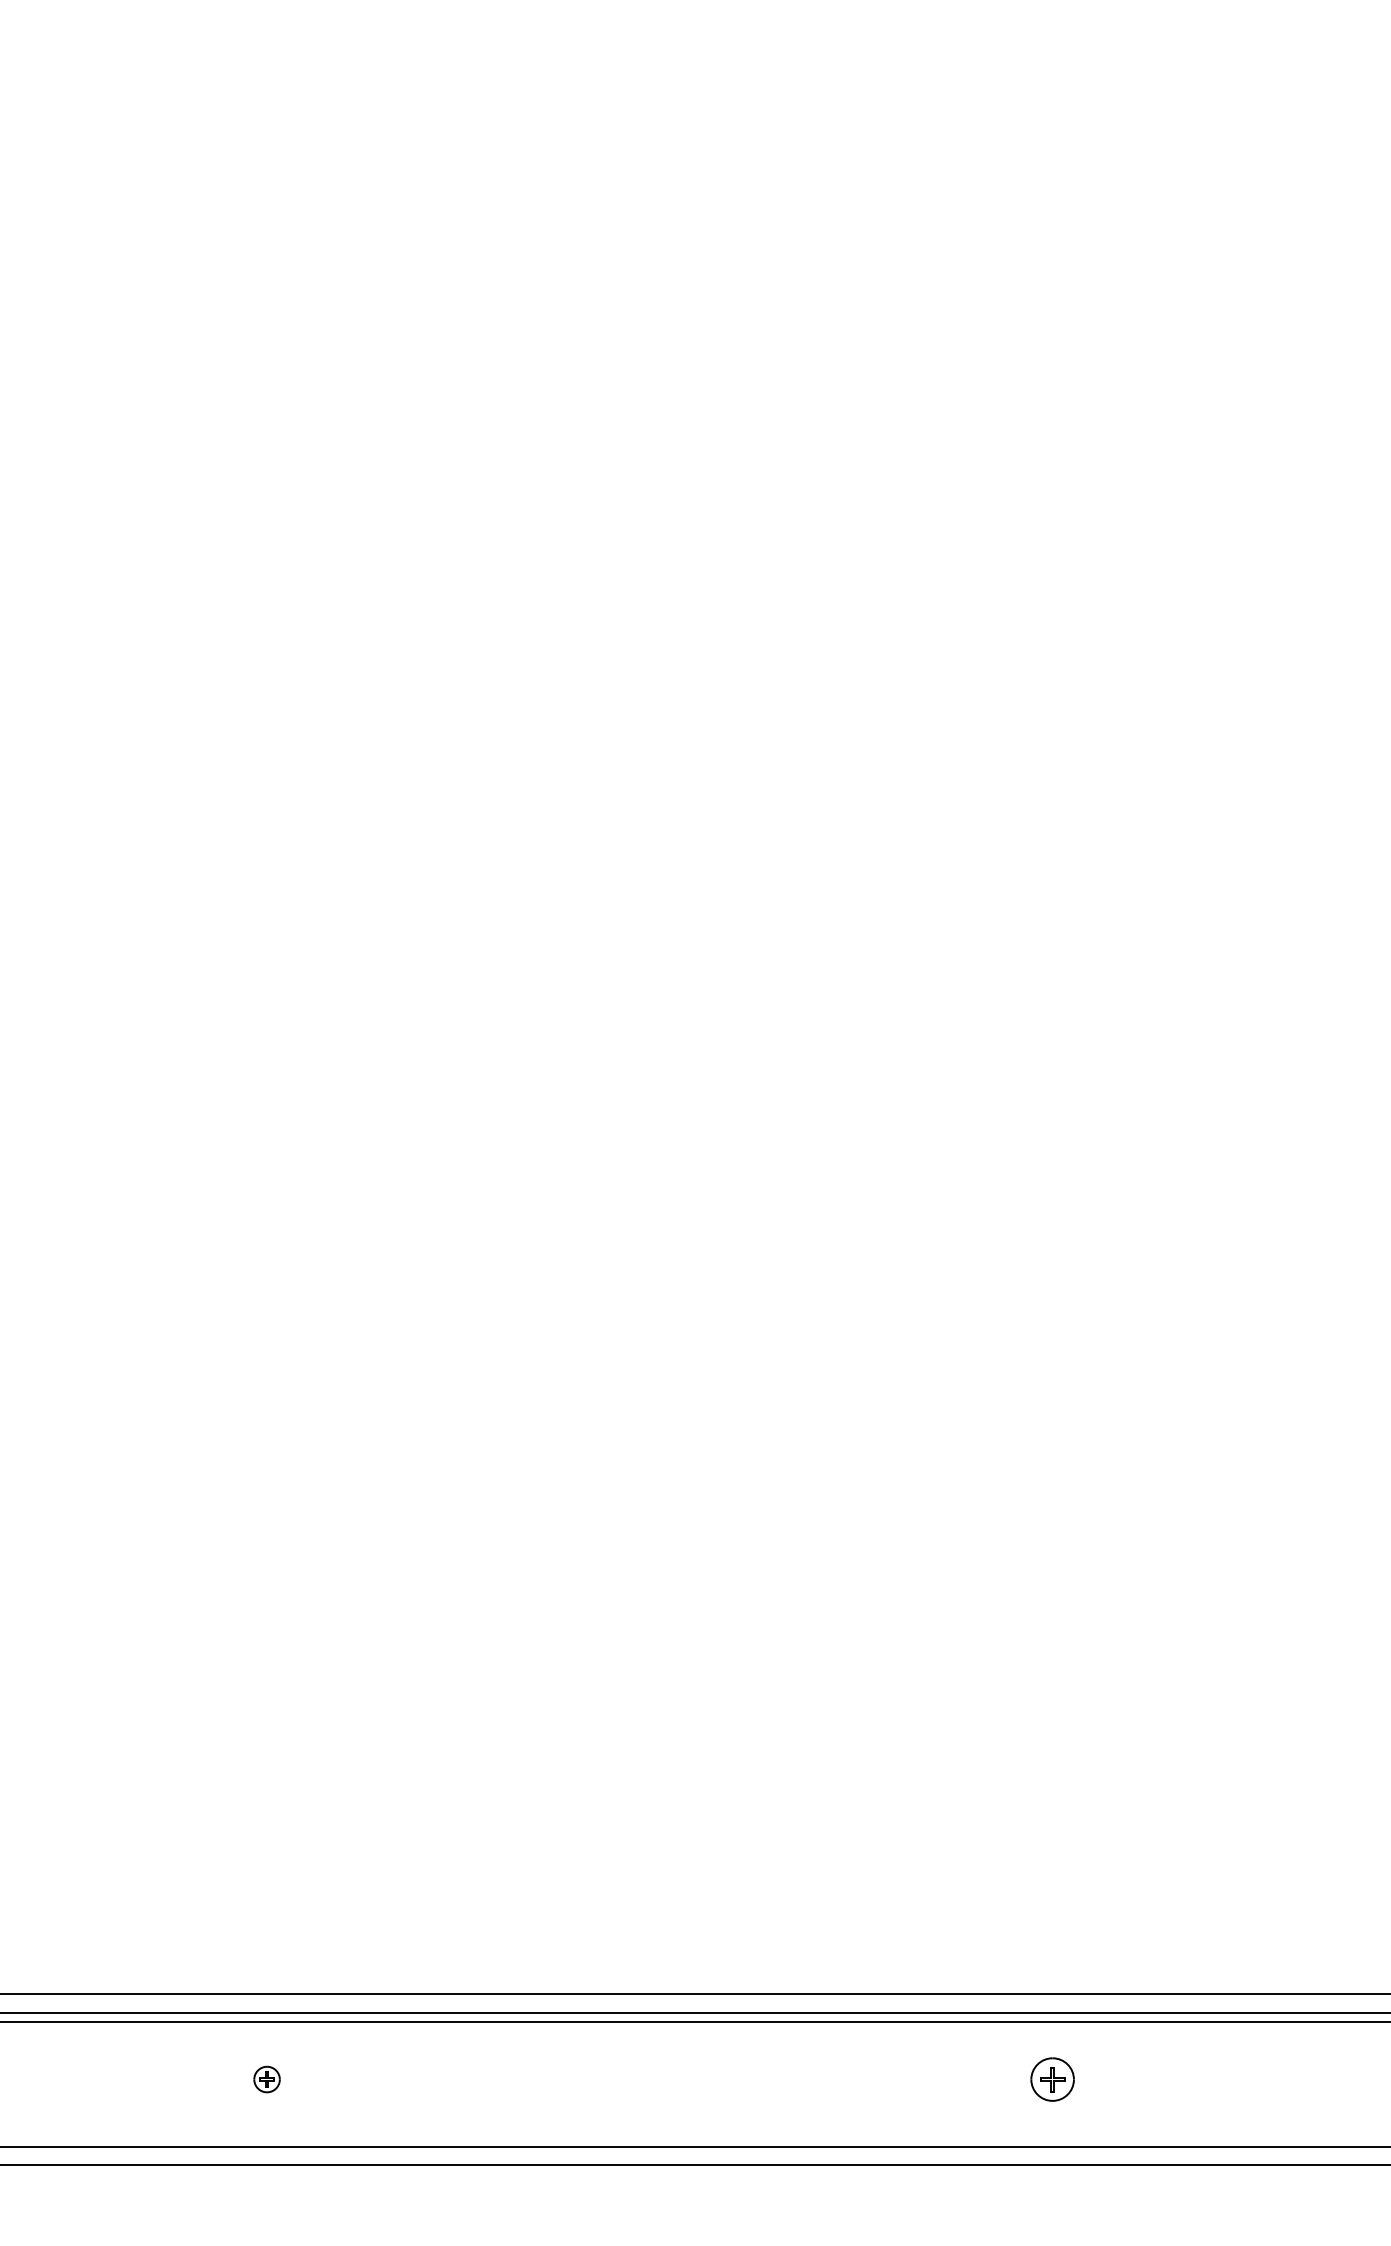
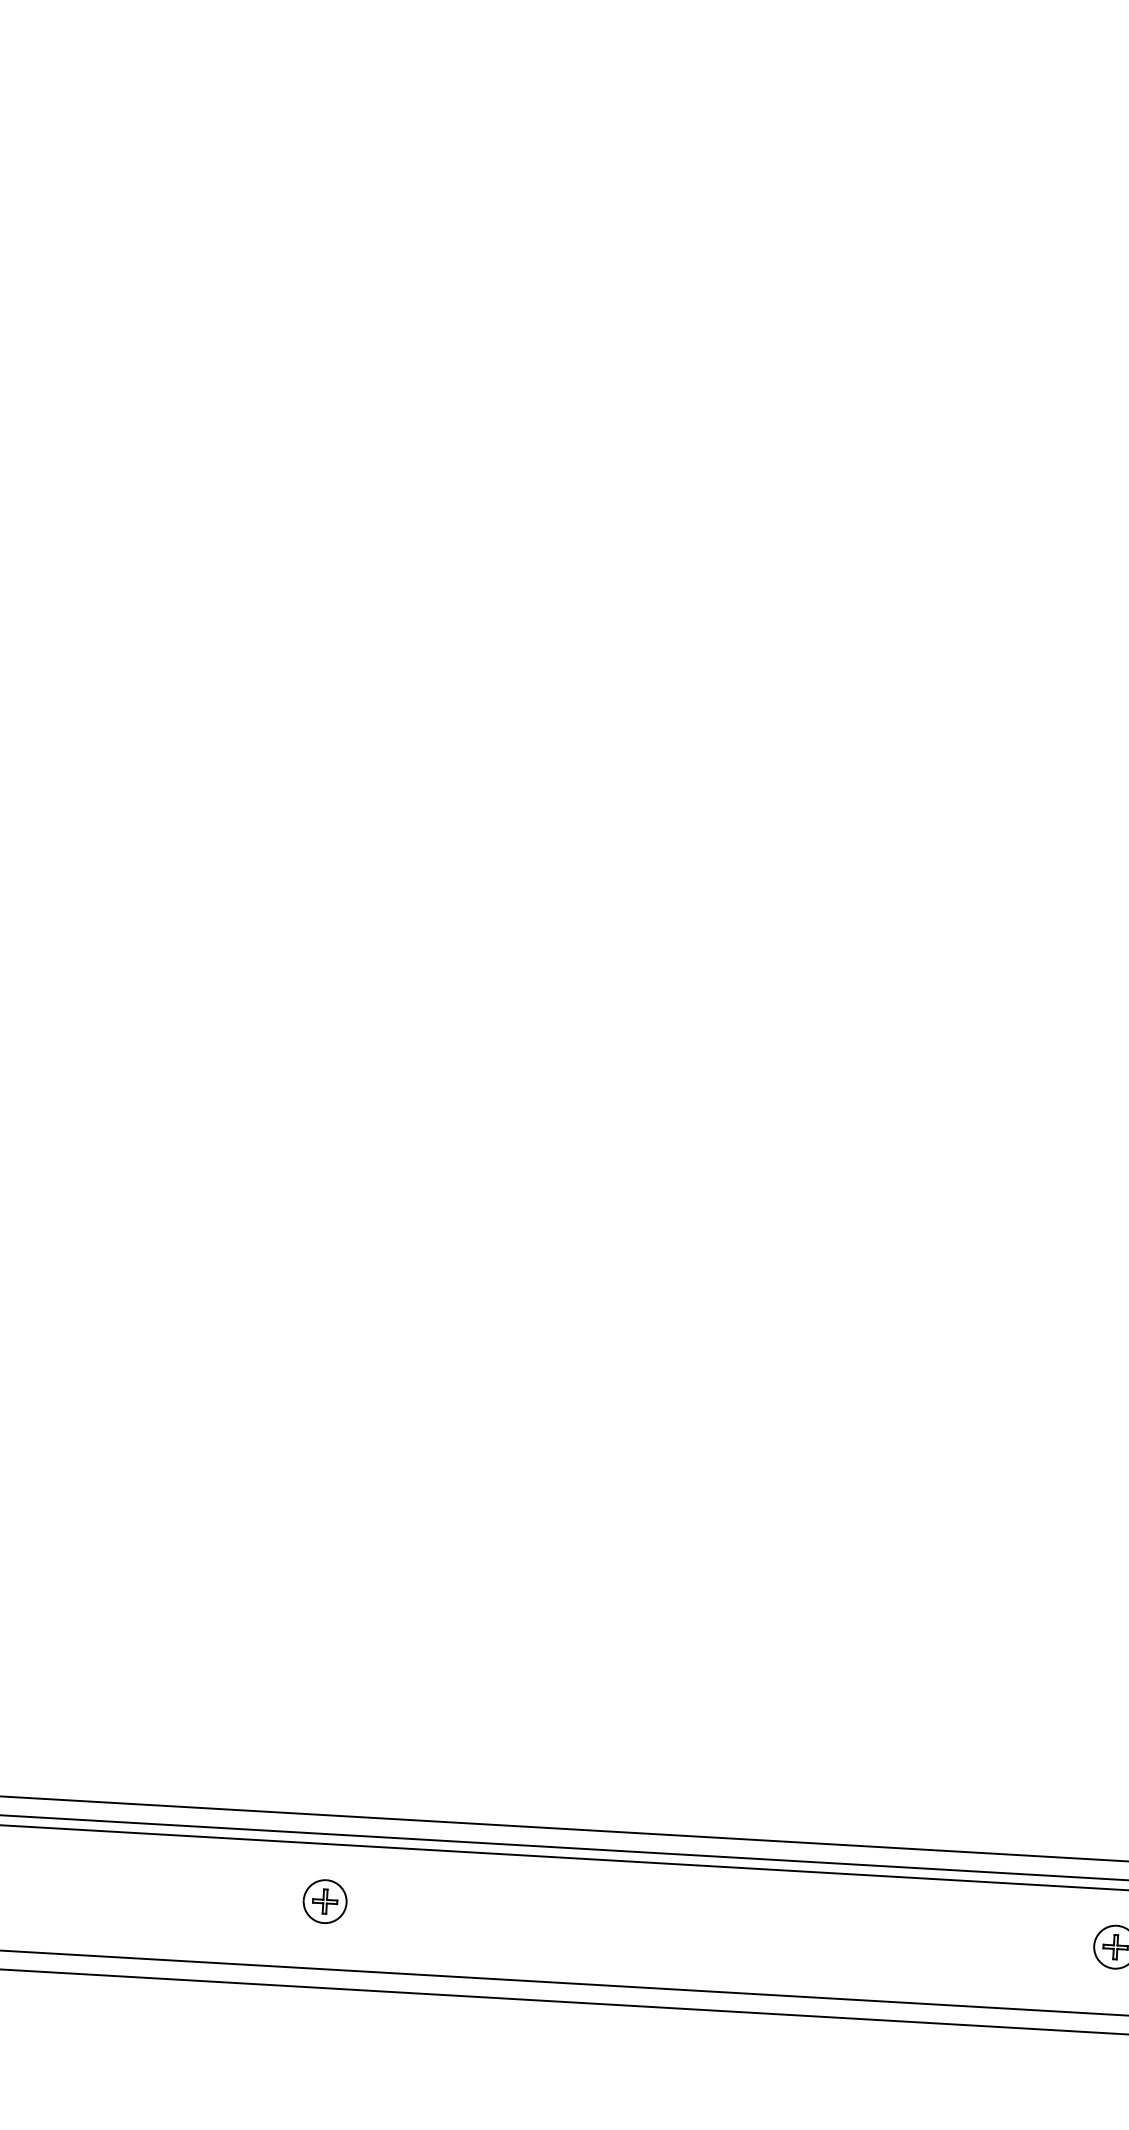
part: (266, 2079) -> (324, 1901), size x1.67

